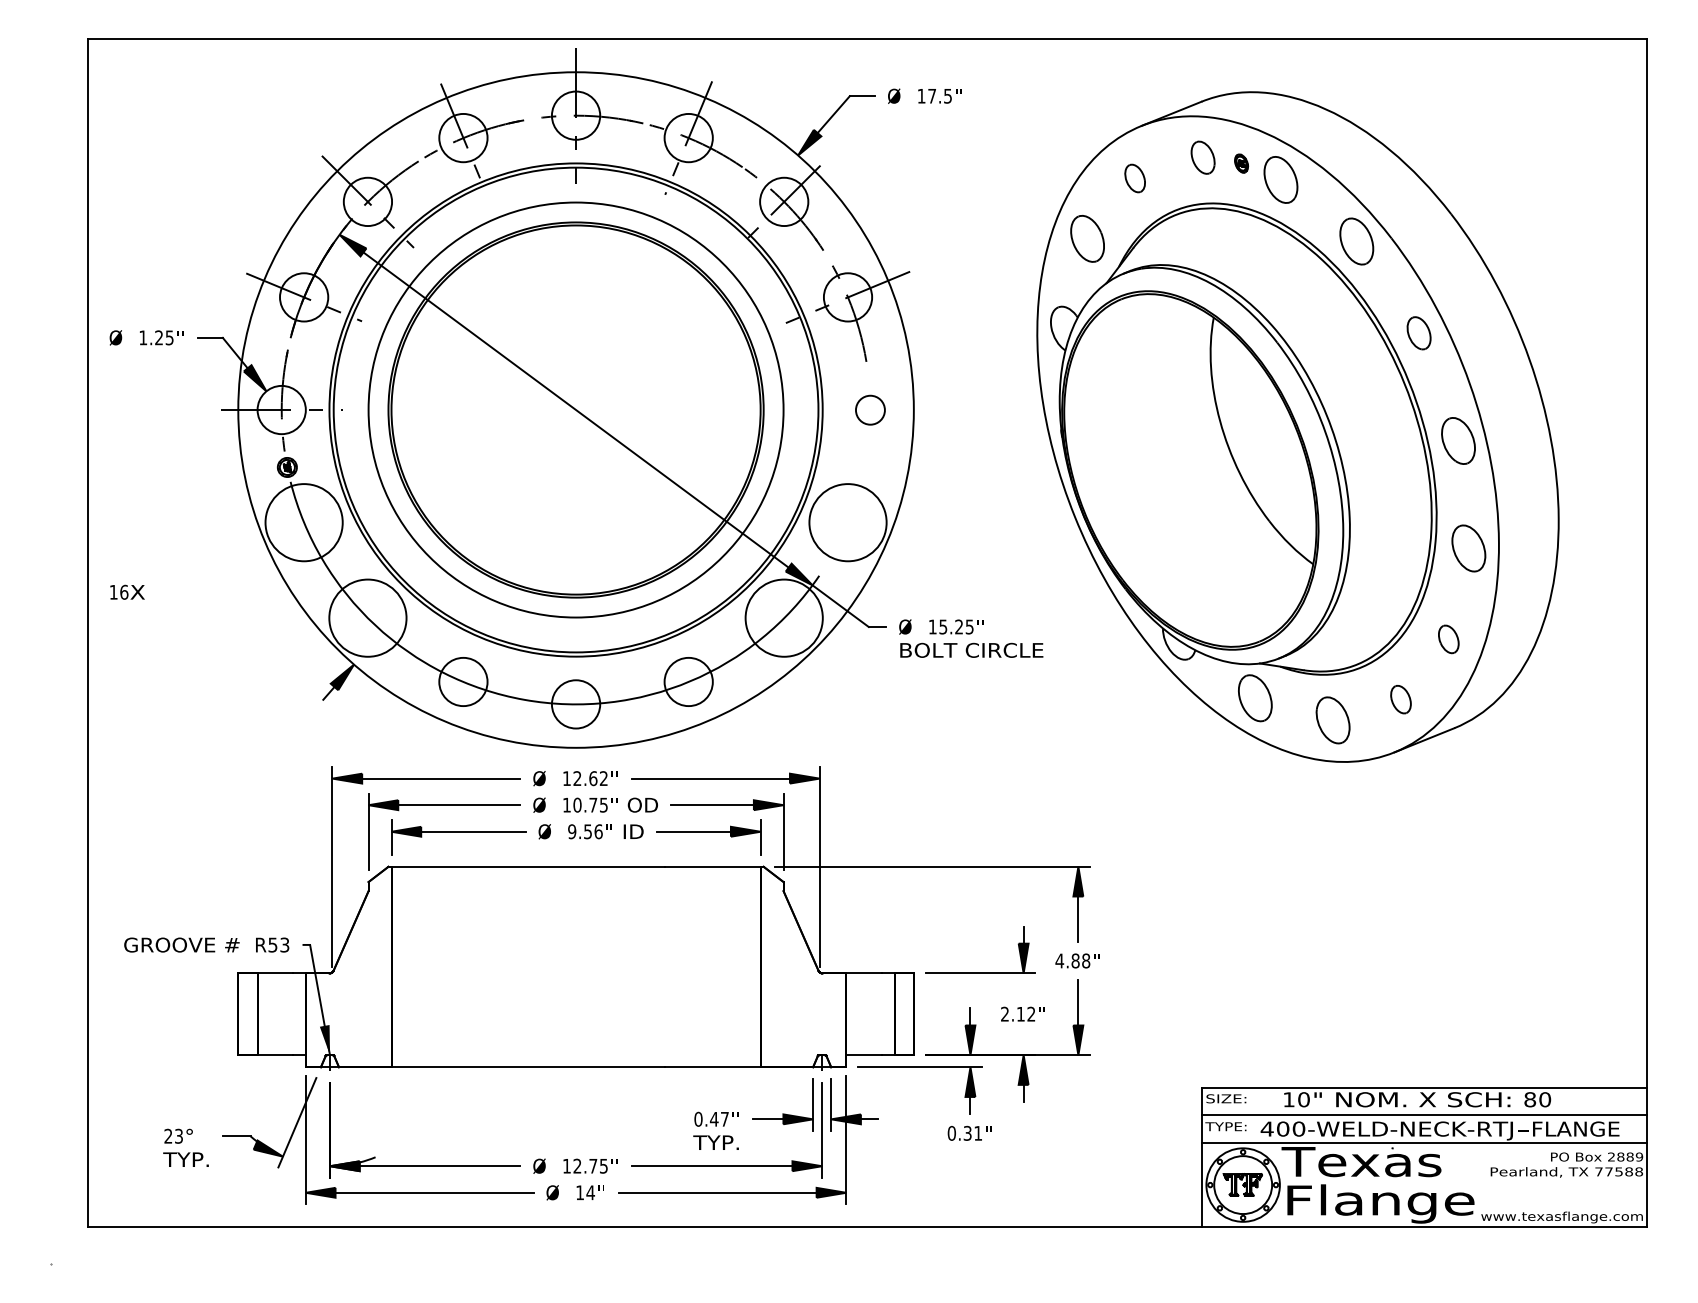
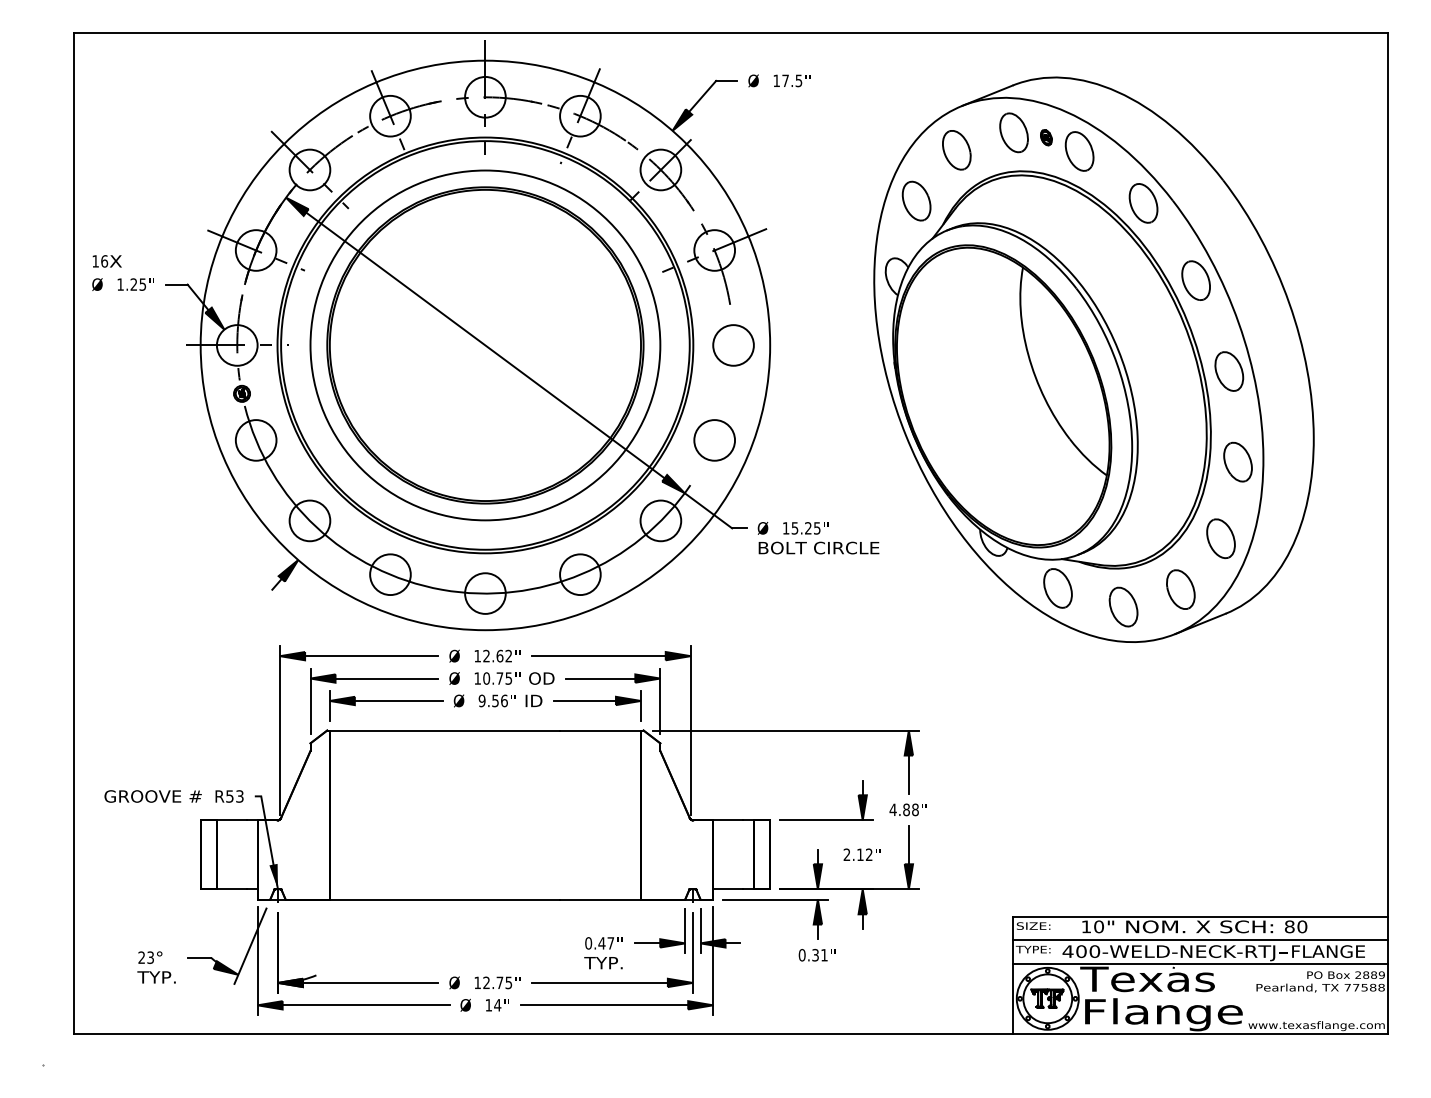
part: (1202, 157) -> (1013, 132), size x1.43
part: (1134, 178) -> (956, 150), size x1.67
part: (1418, 333) -> (1195, 280), size x1.43
circle: (870, 410) -> (733, 345), size x1.67
circle: (304, 522) -> (256, 440), size x0.62
circle: (847, 522) -> (714, 440), size x0.62
text: (127, 591) -> (107, 260), moved
circle: (367, 618) -> (309, 521), size x0.62
circle: (784, 618) -> (661, 521), size x0.62
part: (1448, 639) -> (1220, 538), size x1.67
part: (1400, 699) -> (1180, 589), size x1.67

